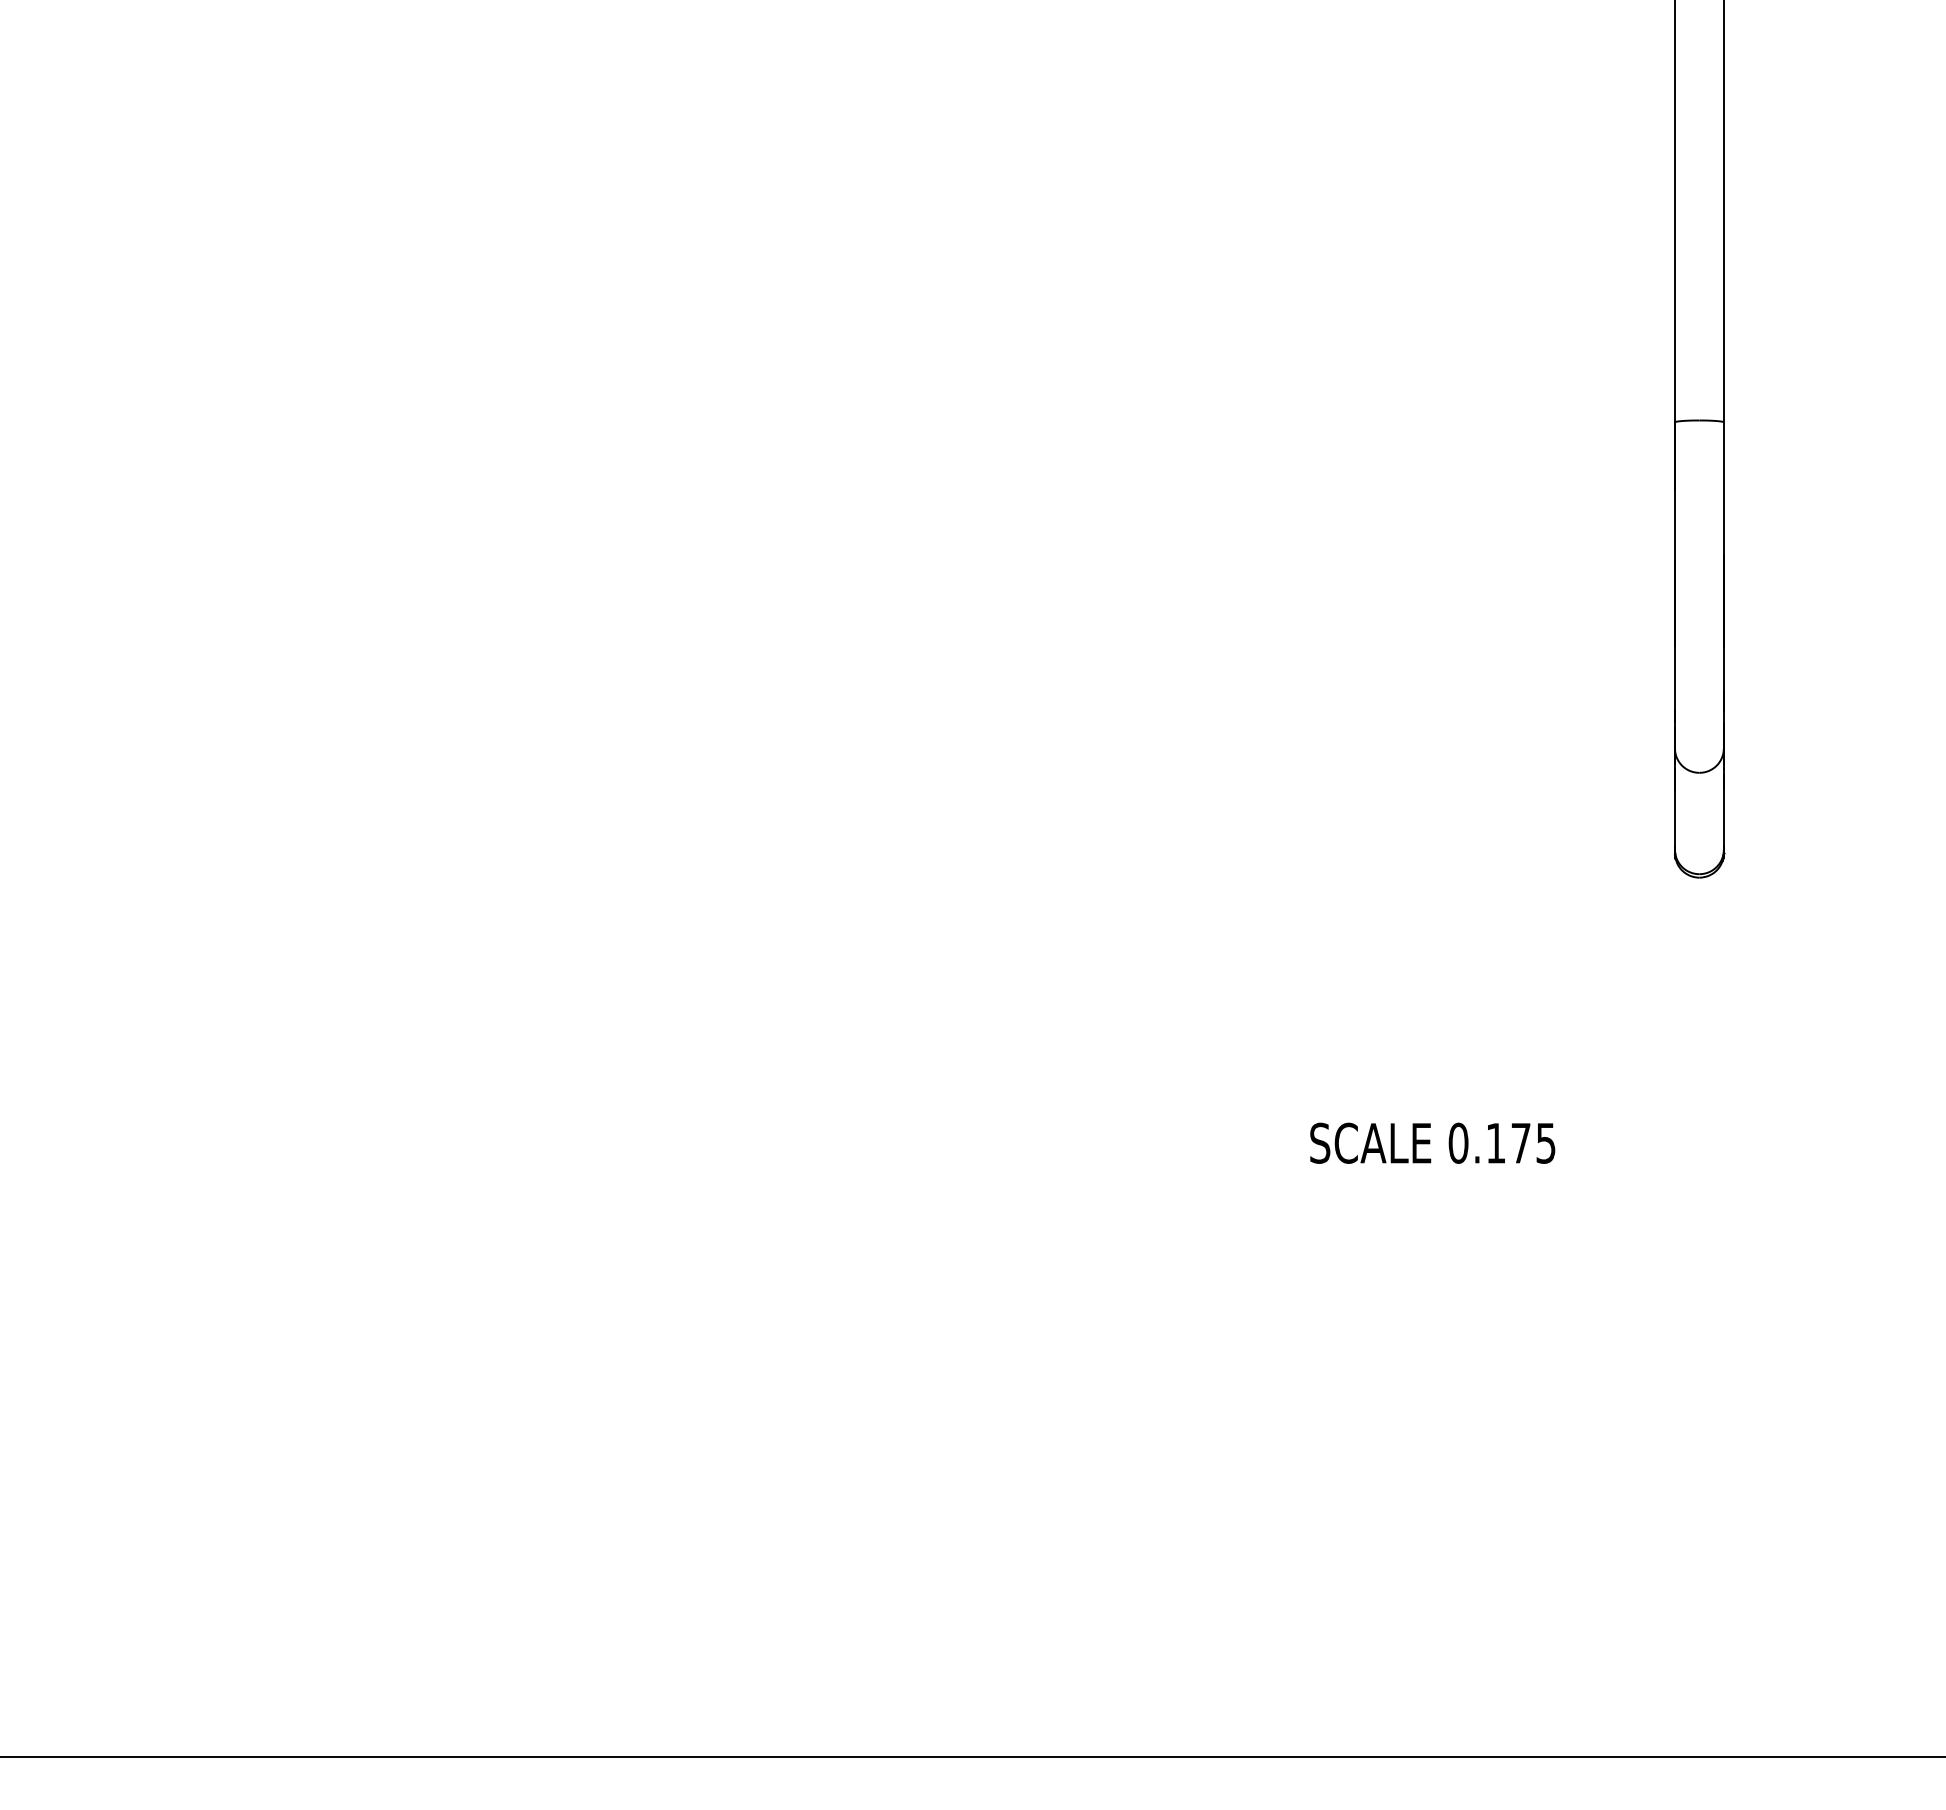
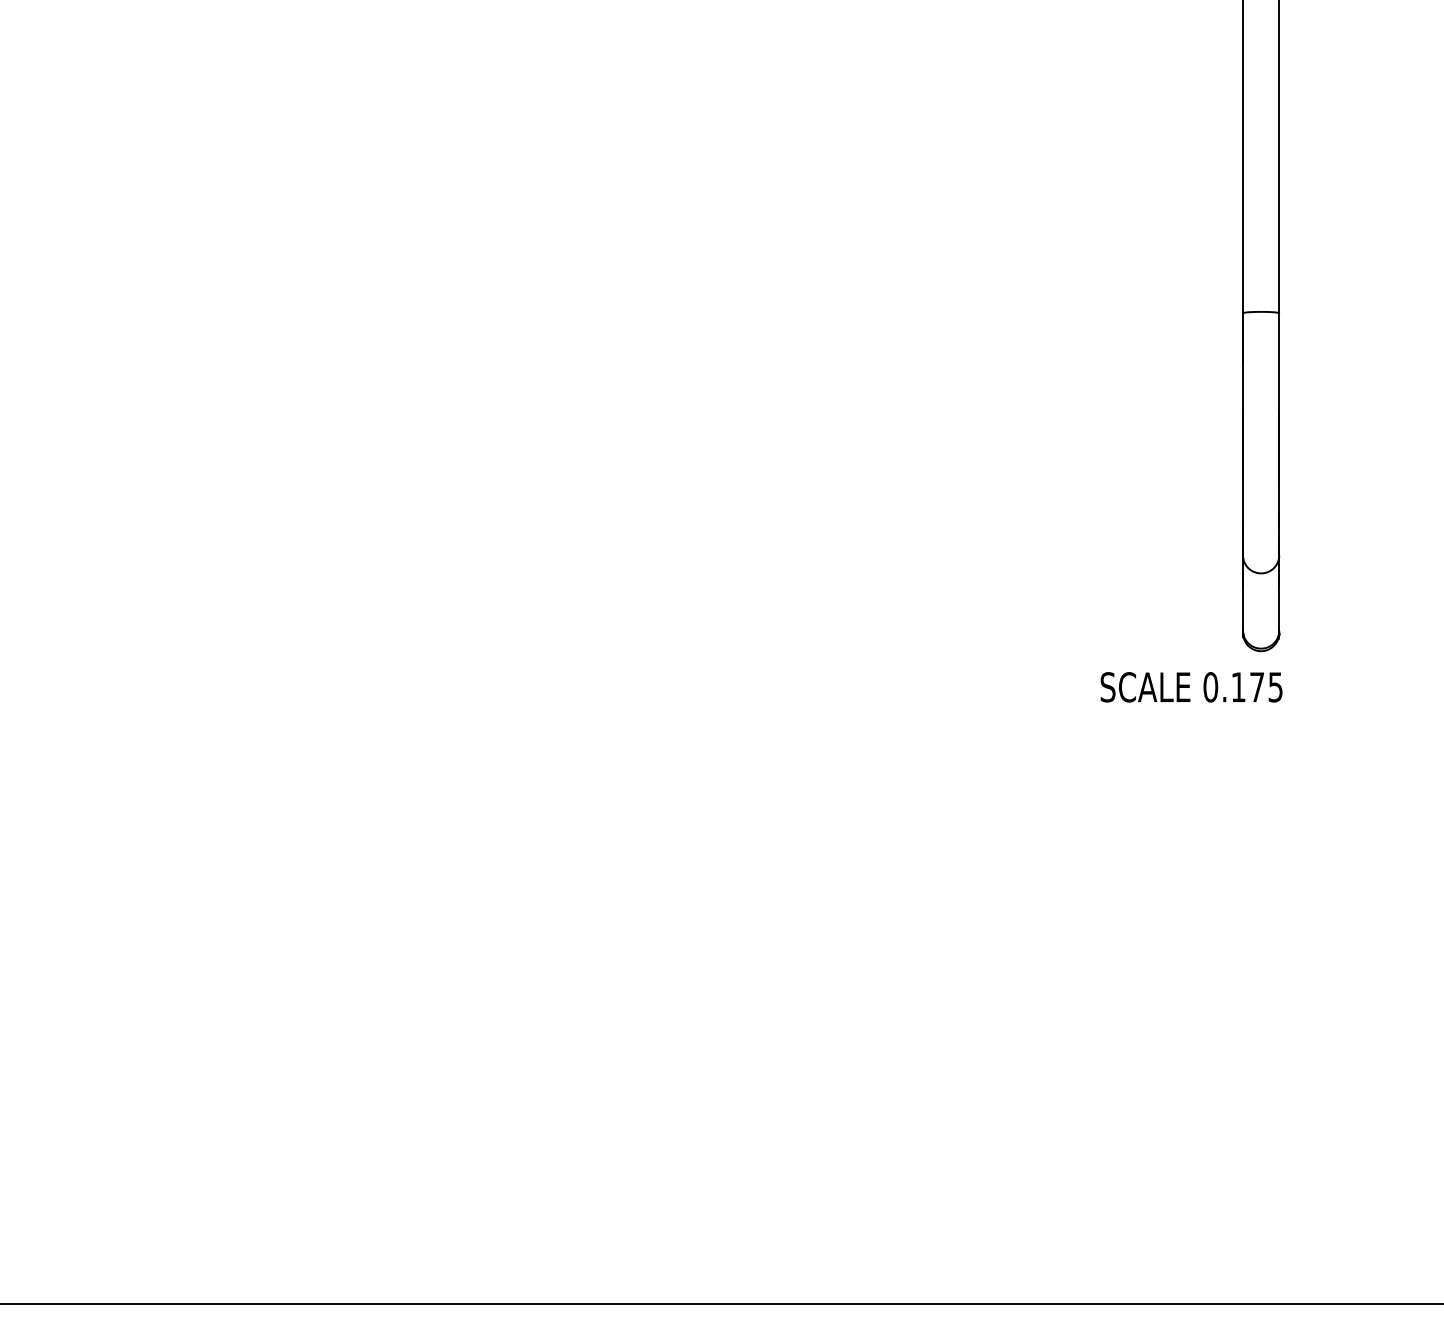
text: (1432, 1142) -> (1191, 686), moved

